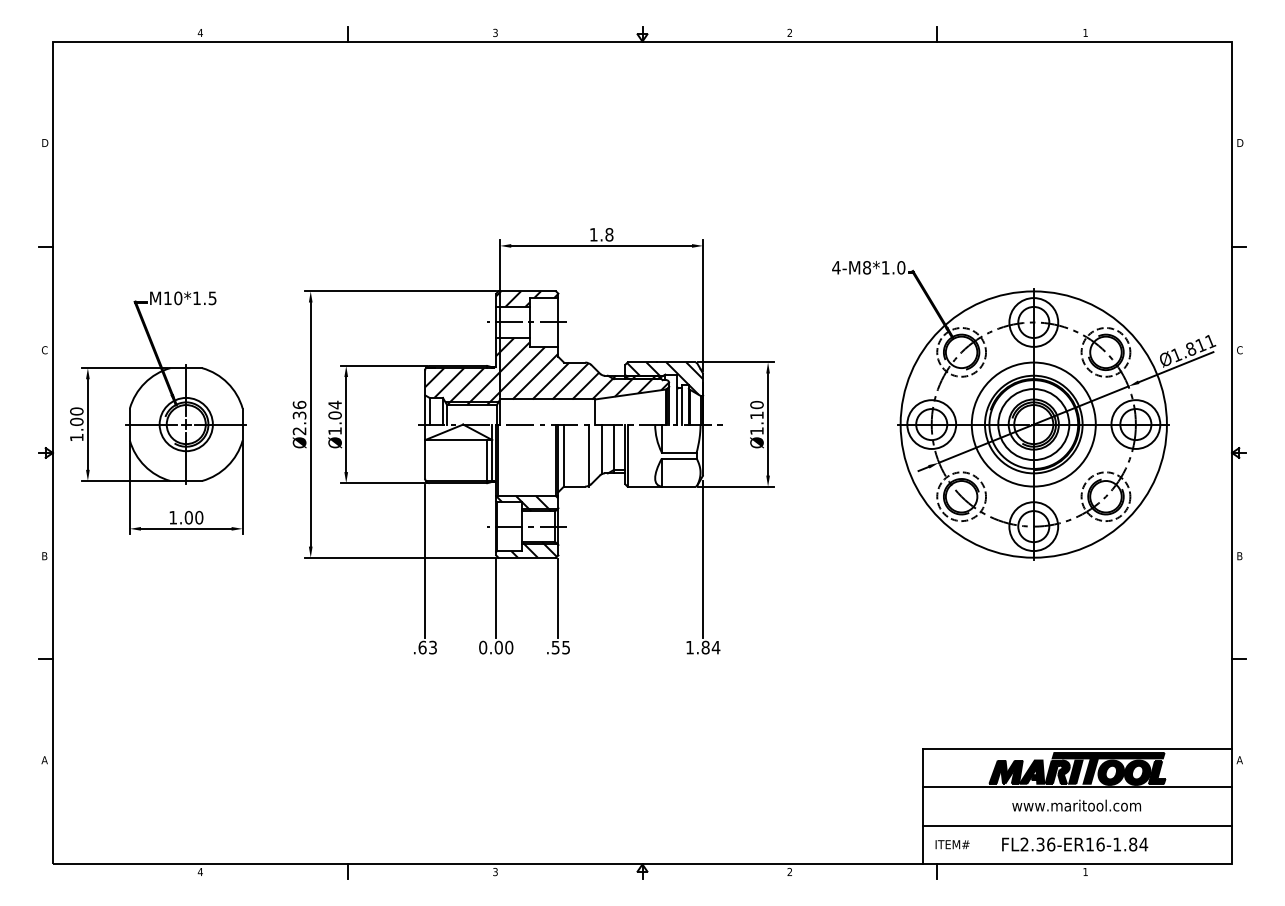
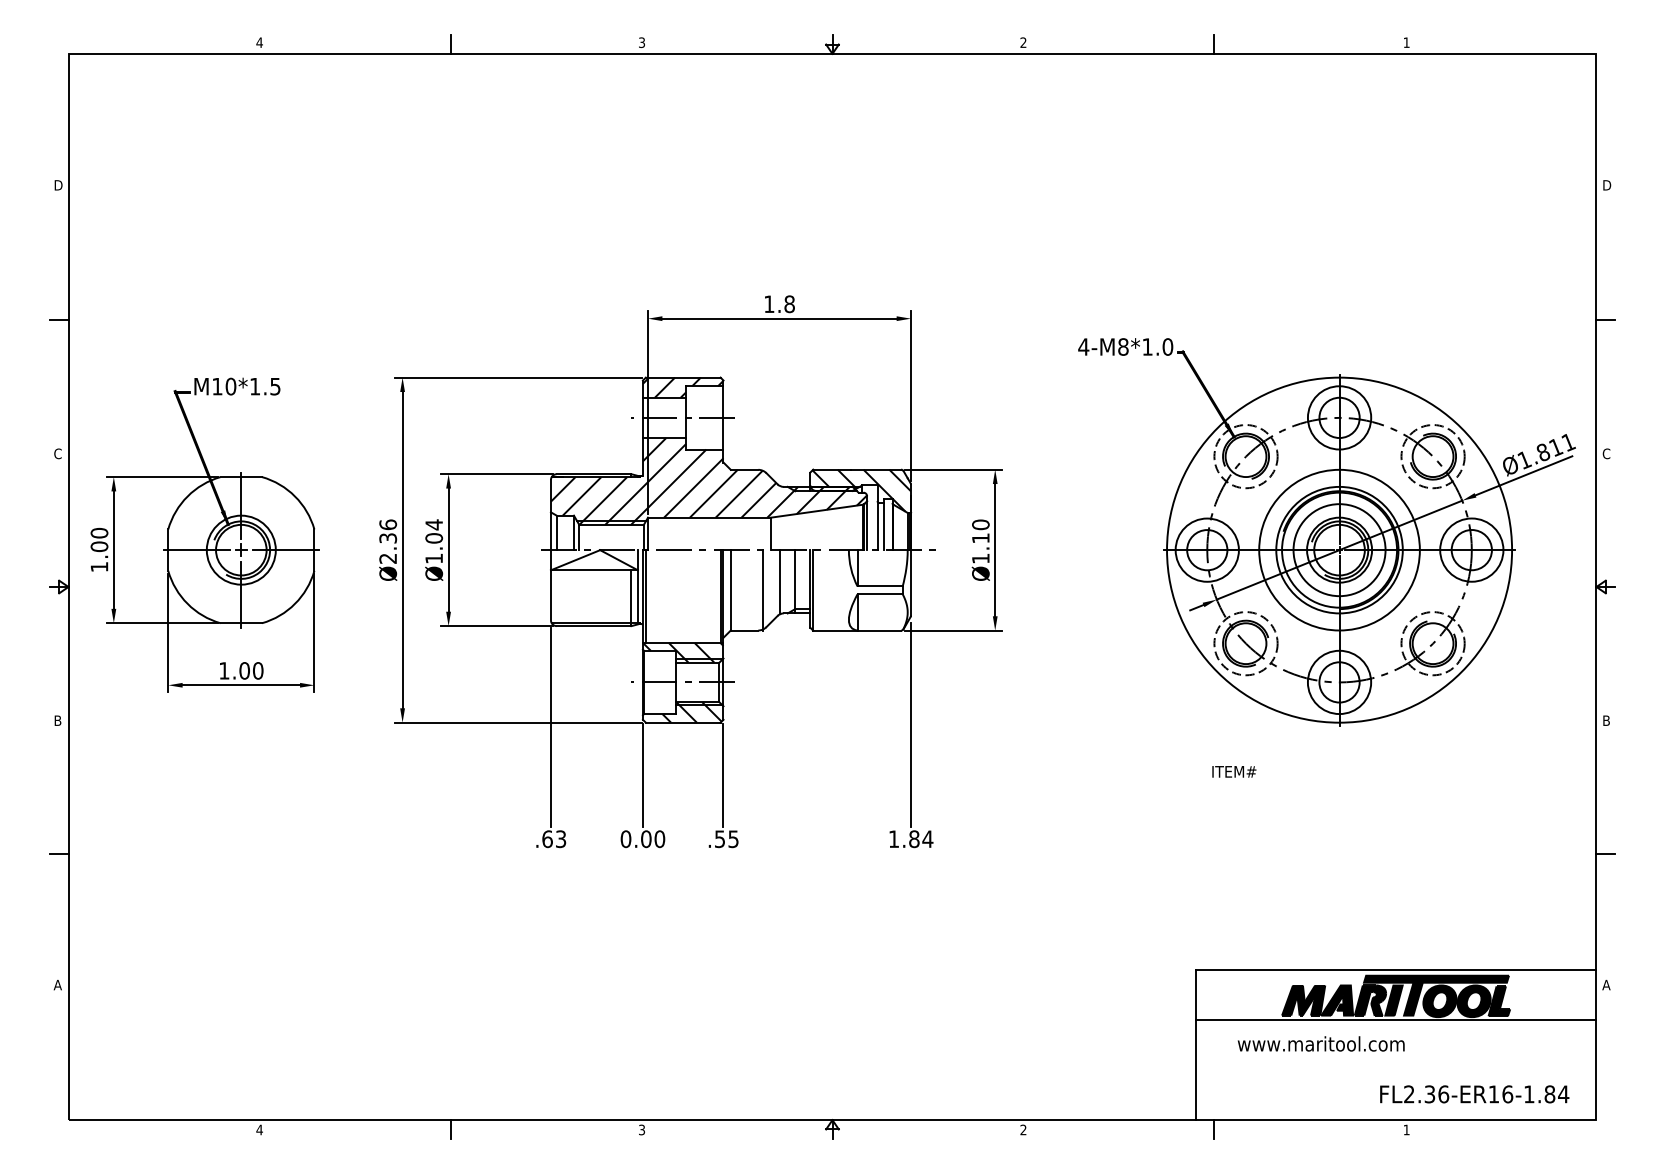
text: (1076, 805) -> (1321, 1043), moved
line: (1077, 825) -> (1396, 1069), removed
text: (952, 844) -> (1234, 771), moved
text: (1075, 844) -> (1475, 1094), moved

